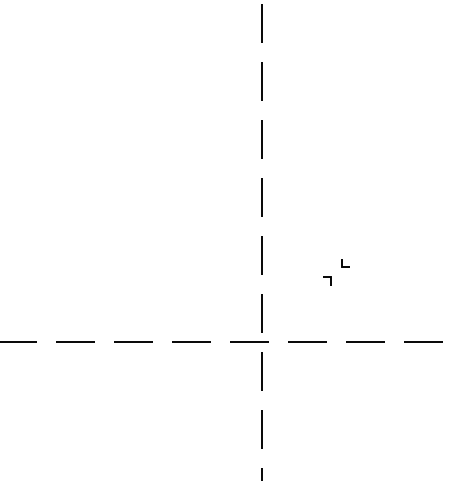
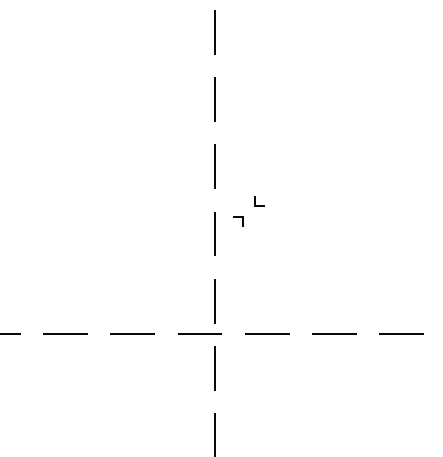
part: (331, 276) -> (242, 216), moved

